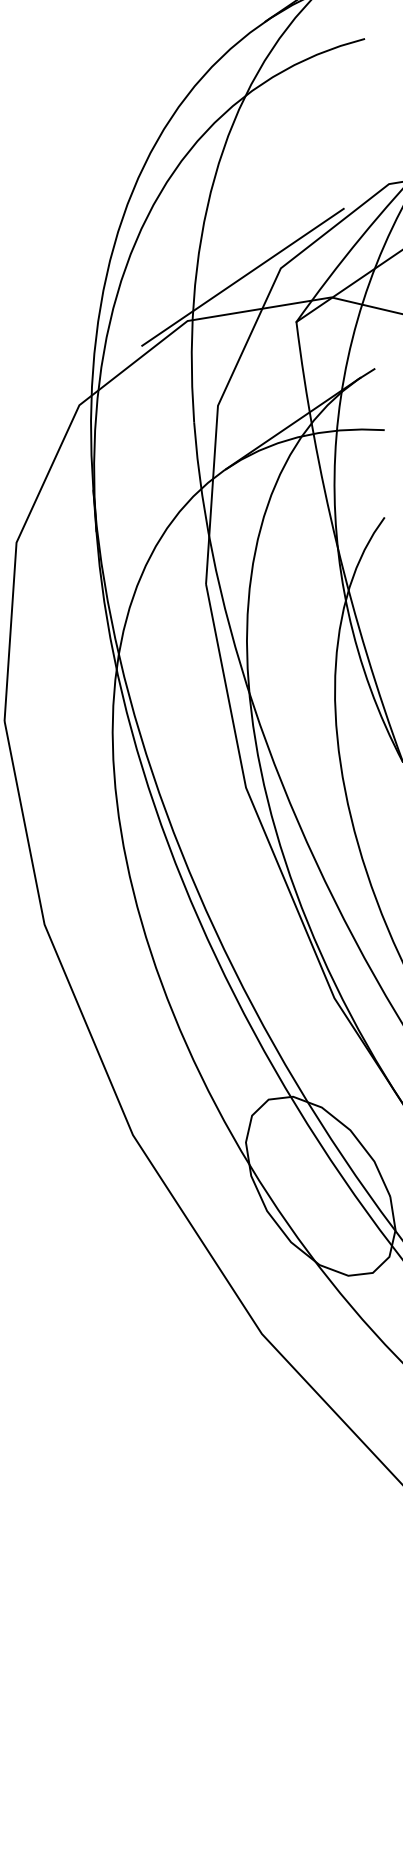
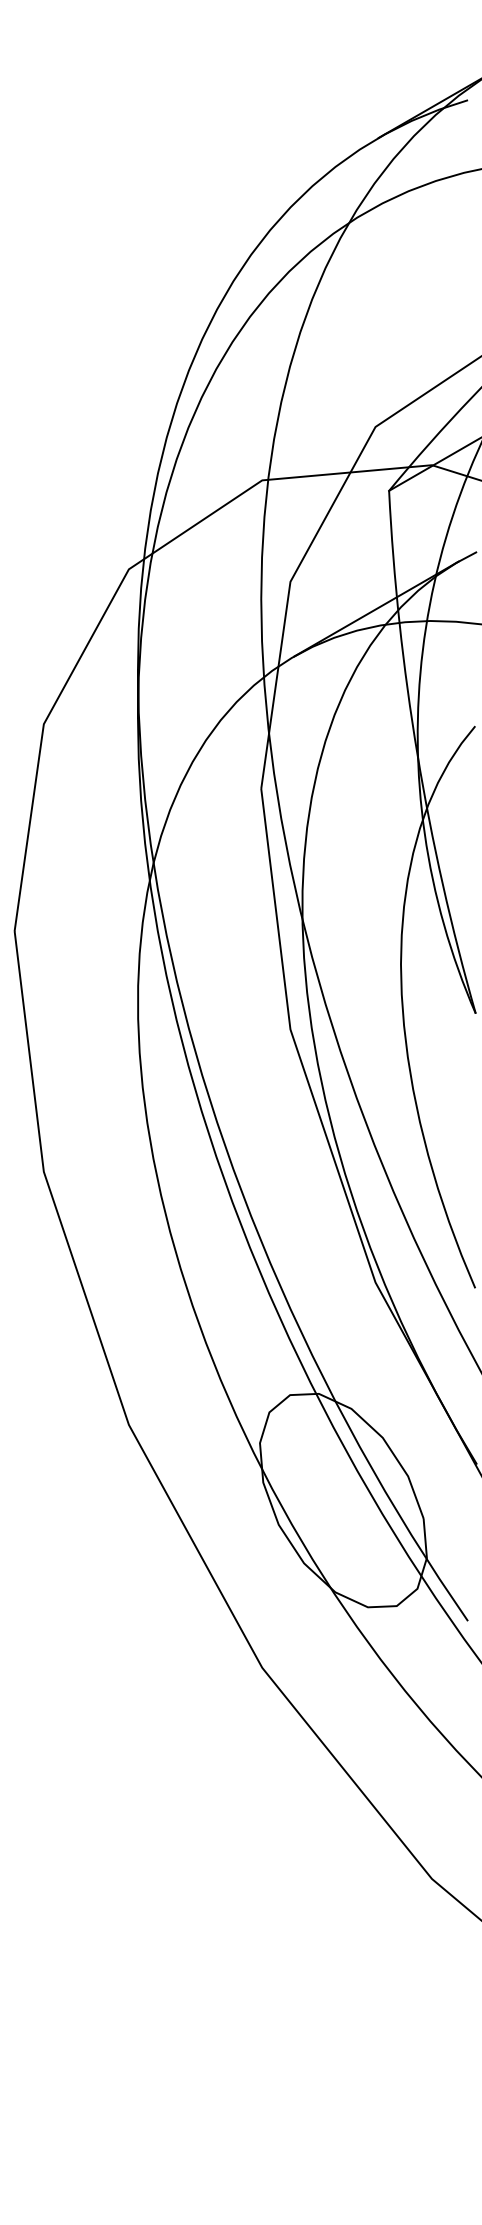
line: (242, 277) -> (330, 434), removed

